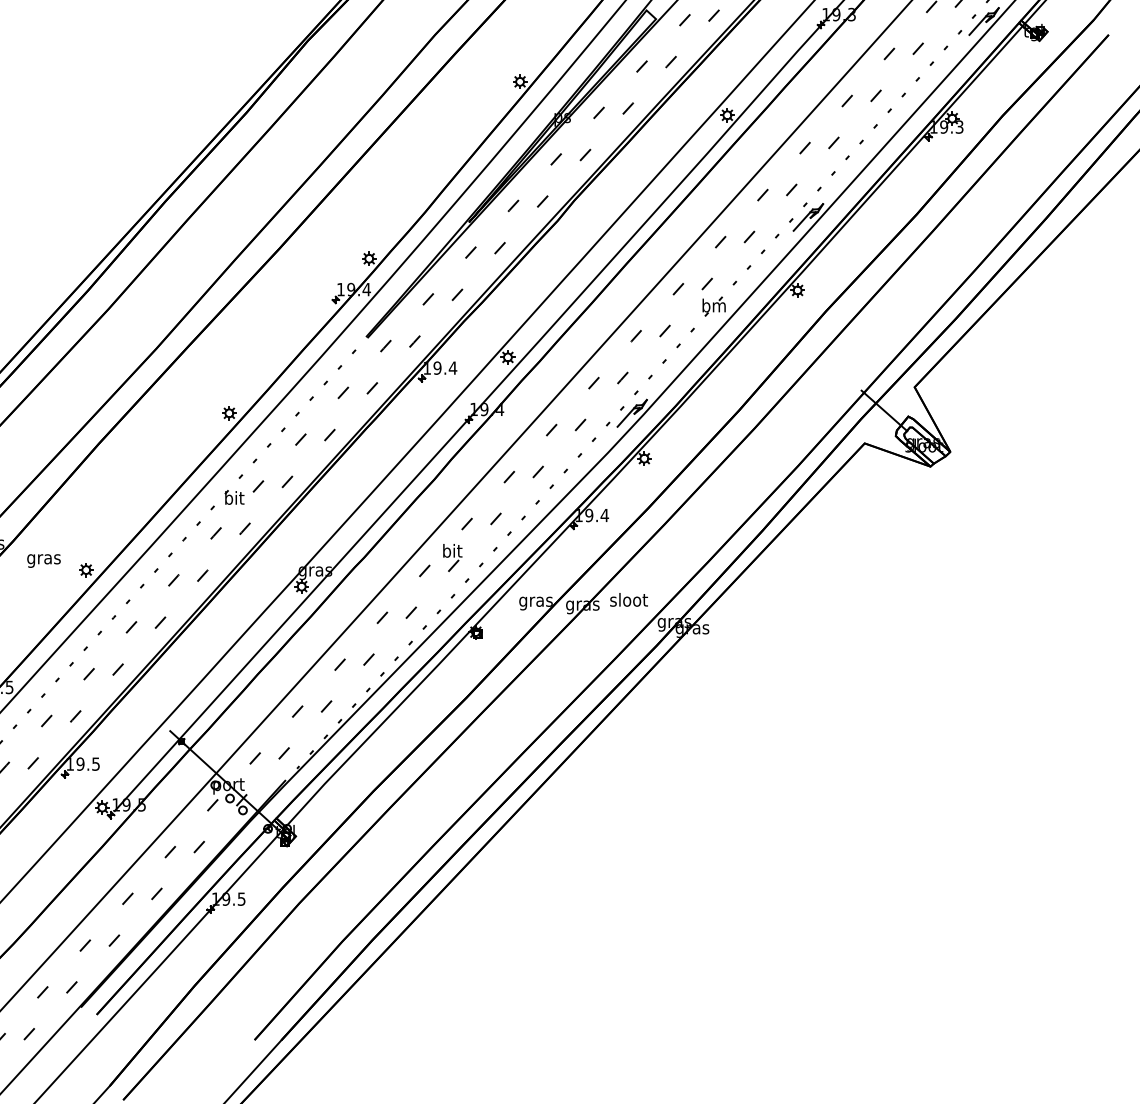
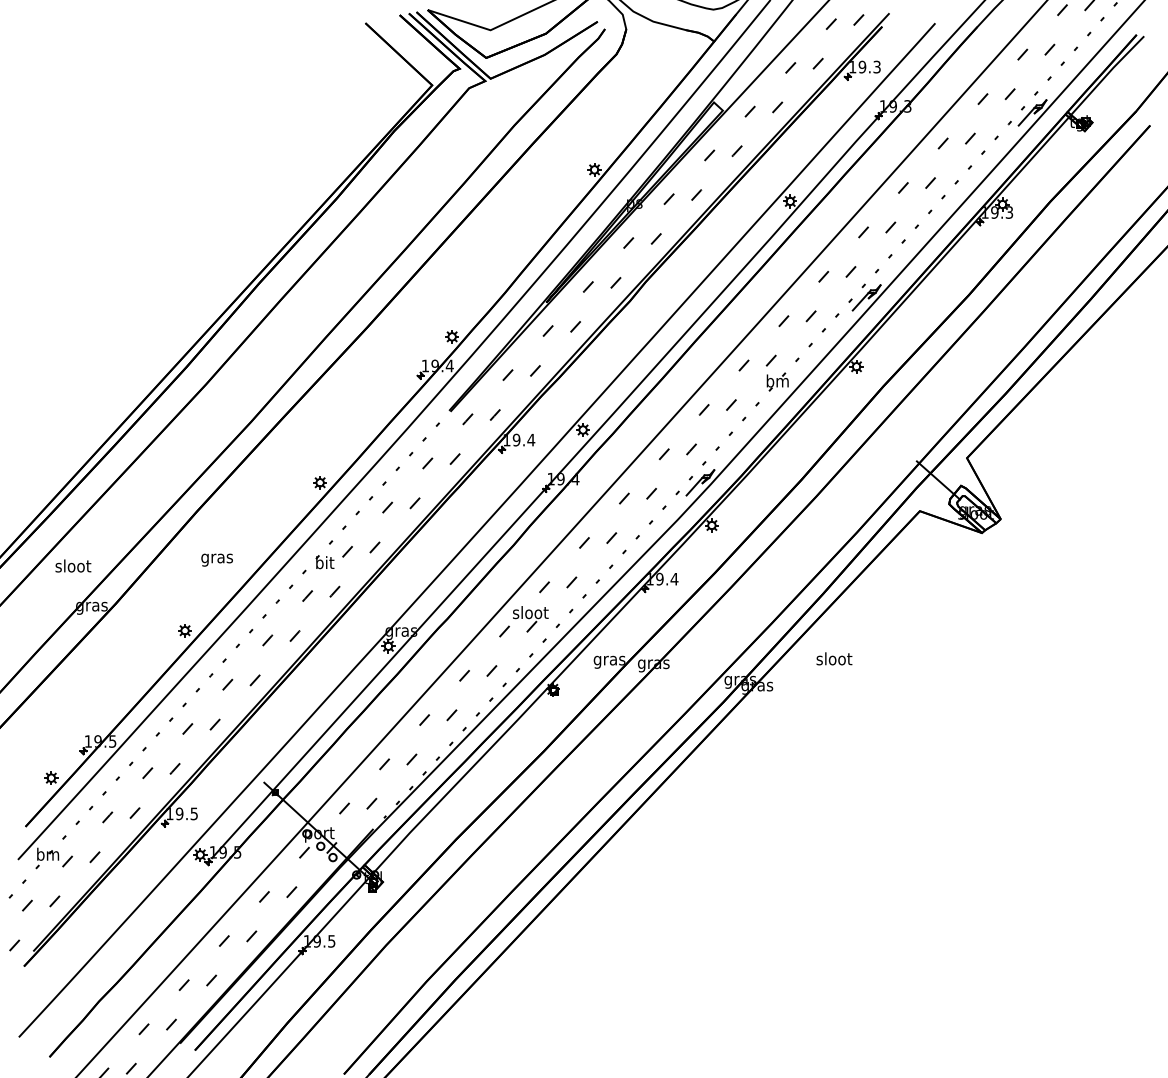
text: (452, 550) -> (530, 612), bit -> sloot
text: (43, 560) -> (216, 559), moved
text: (629, 599) -> (834, 658), moved

